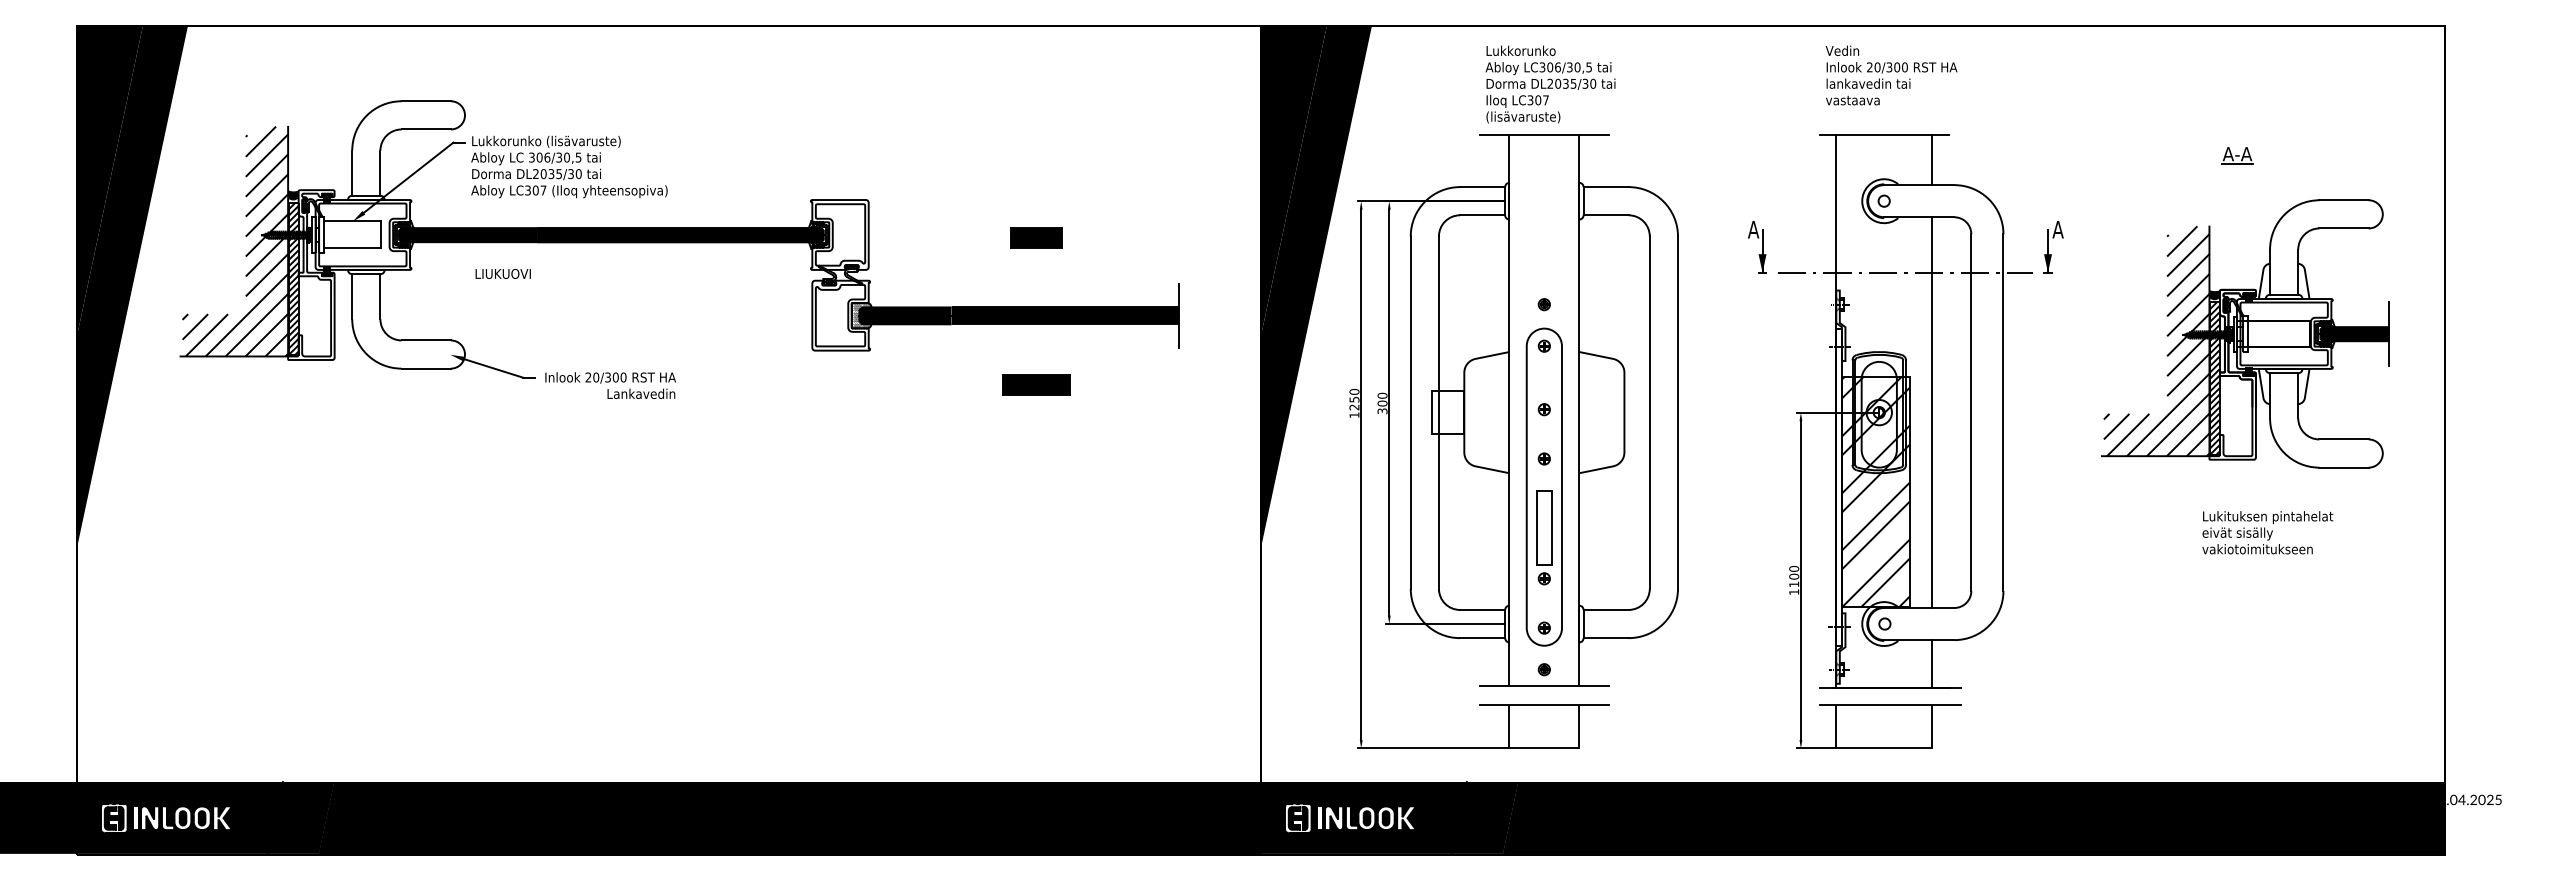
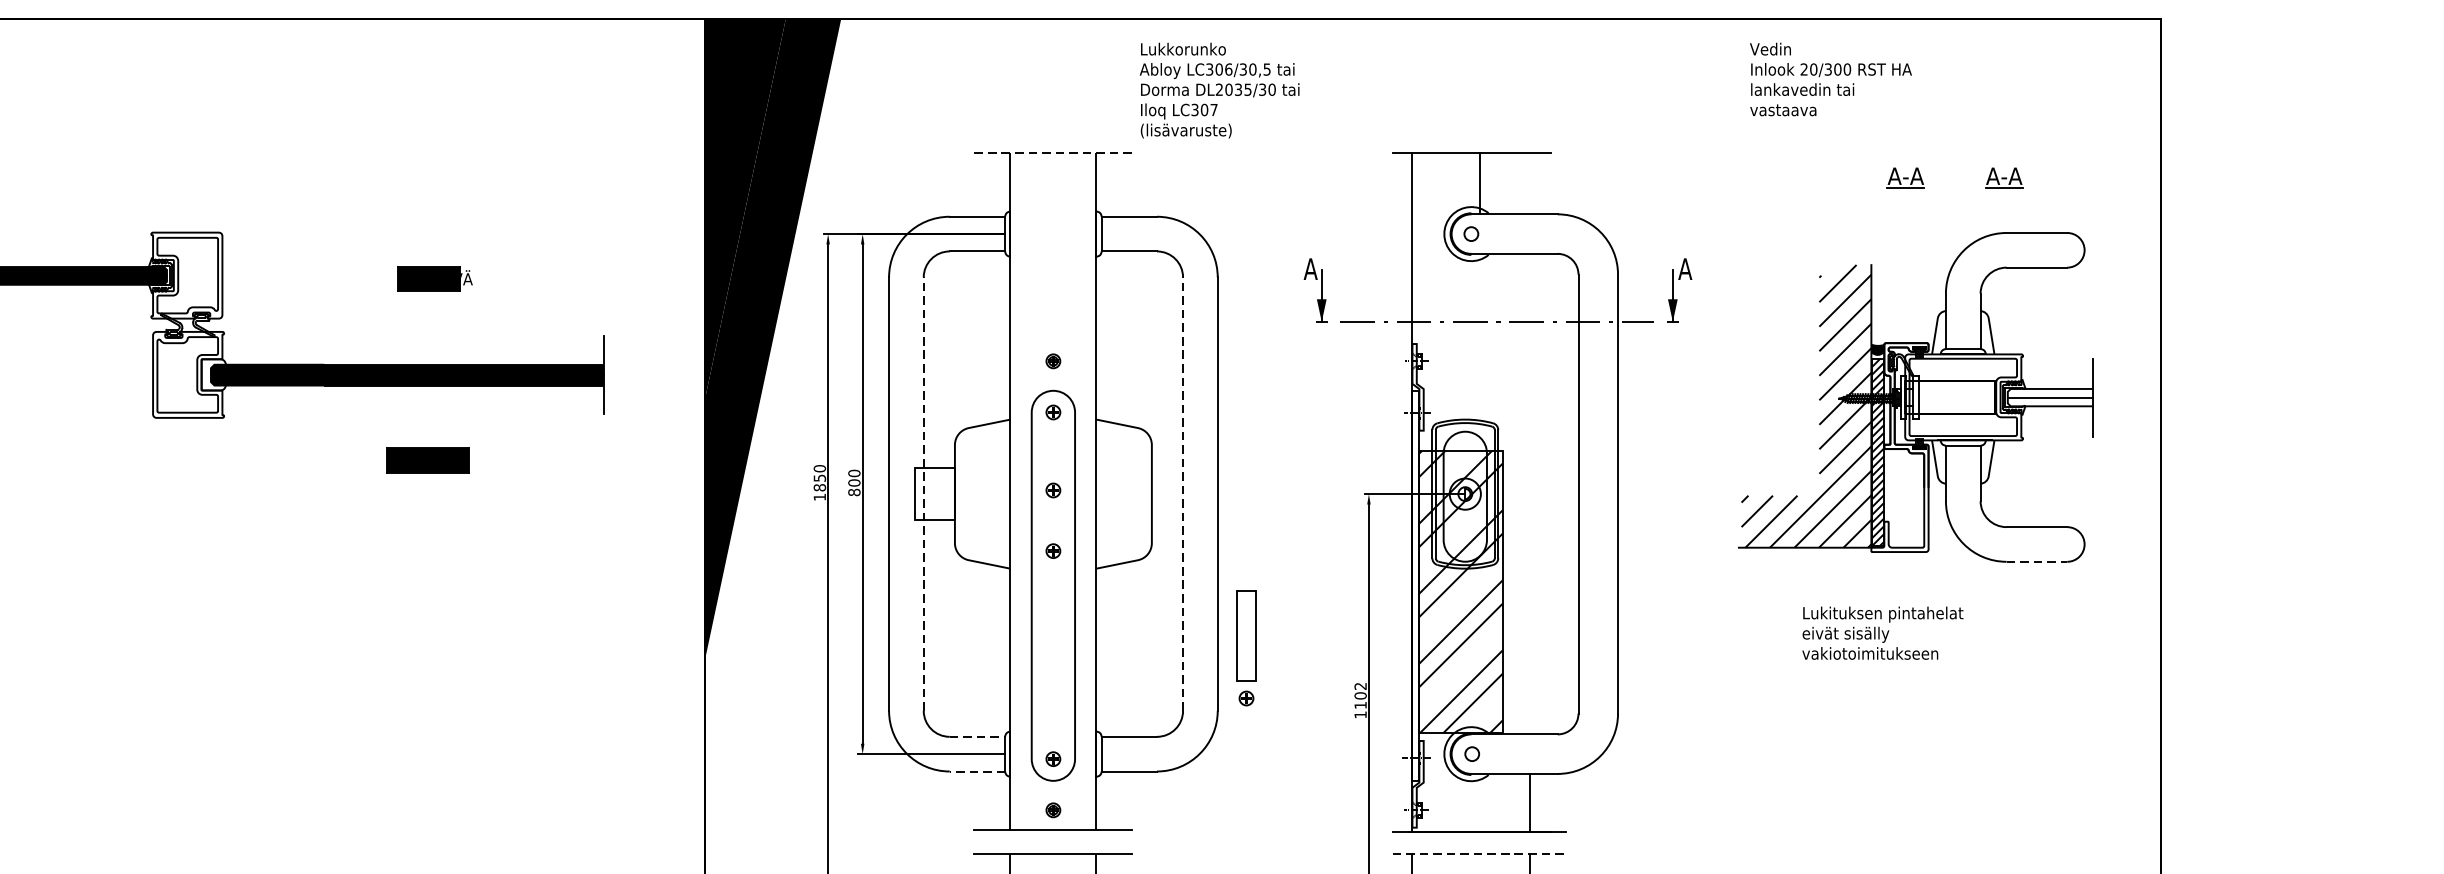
text: (1891, 75) -> (1830, 79), moved
text: (1550, 84) -> (1219, 90), moved
line: (1544, 135) -> (1053, 153), solid -> dashed
part: (2317, 155) -> (2004, 177), added
line: (1932, 160) -> (1480, 184), moved
text: (1067, 236) -> (466, 277), HUONE -> KÄYTÄVÄ
hatch: (861, 315) -> (213, 374), removed
fill: (2354, 334) -> (2049, 398), removed
text: (1354, 407) -> (819, 487), 1250 -> 1850
text: (1382, 411) -> (854, 492), 300 -> 800
line: (1438, 412) -> (923, 493), solid -> dashed
line: (1649, 412) -> (1182, 493), solid -> dashed
line: (1932, 412) -> (1530, 493), removed
line: (2344, 467) -> (2037, 561), solid -> dashed
text: (2267, 532) -> (1882, 632), moved
part: (1544, 537) -> (1246, 647), moved
text: (1794, 568) -> (1361, 685), 1100 -> 1102
line: (1482, 609) -> (977, 736), solid -> dashed
line: (1482, 638) -> (977, 771), solid -> dashed
line: (1890, 705) -> (1479, 854), solid -> dashed

